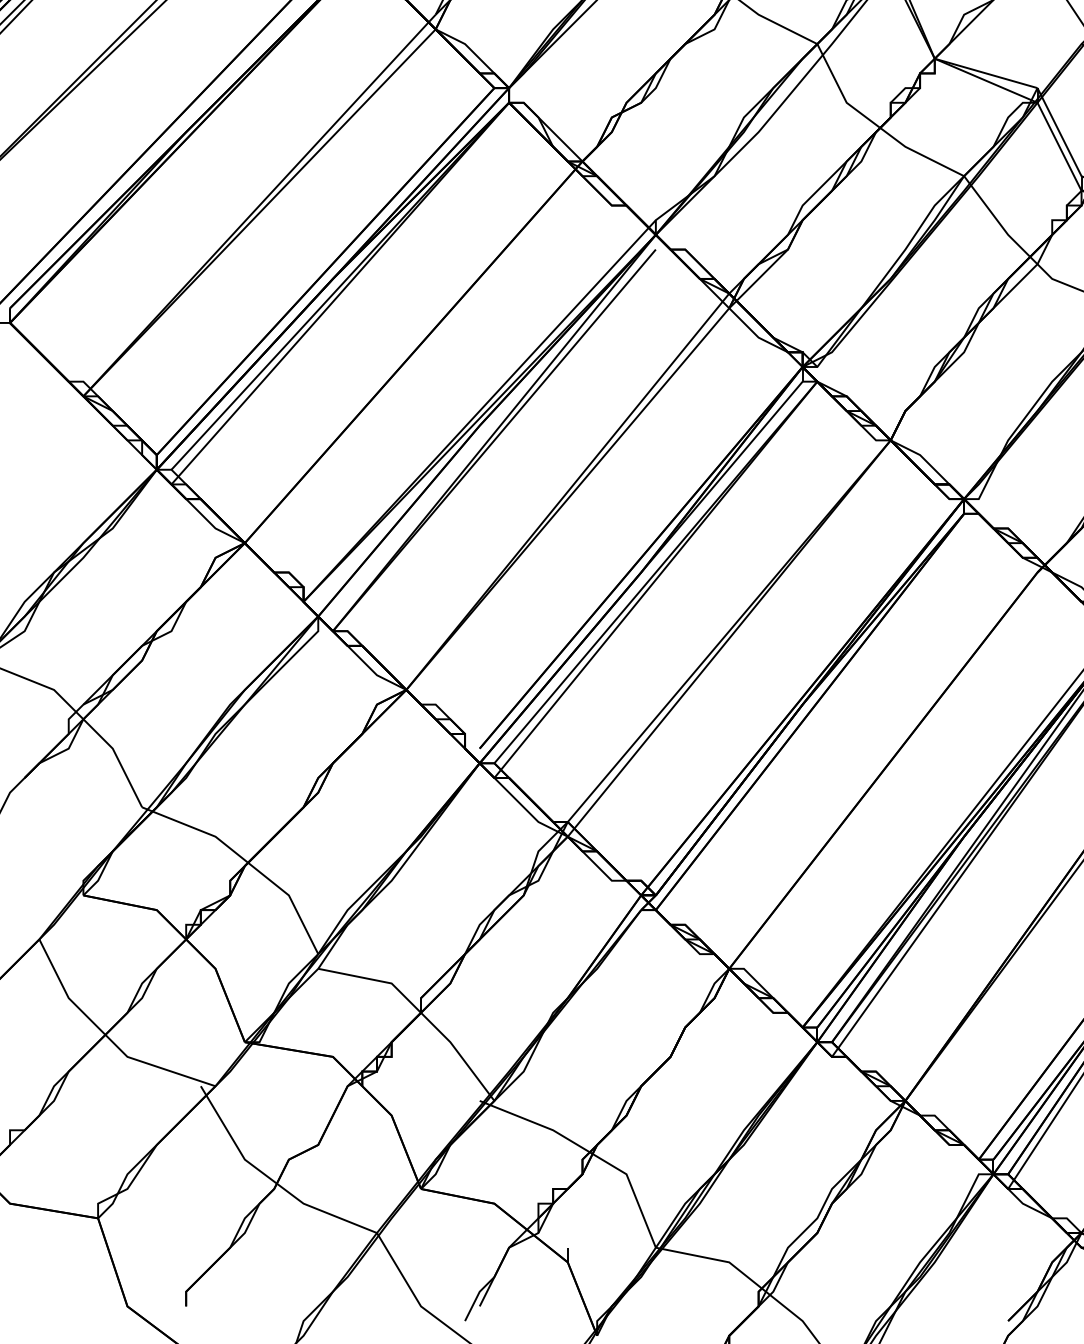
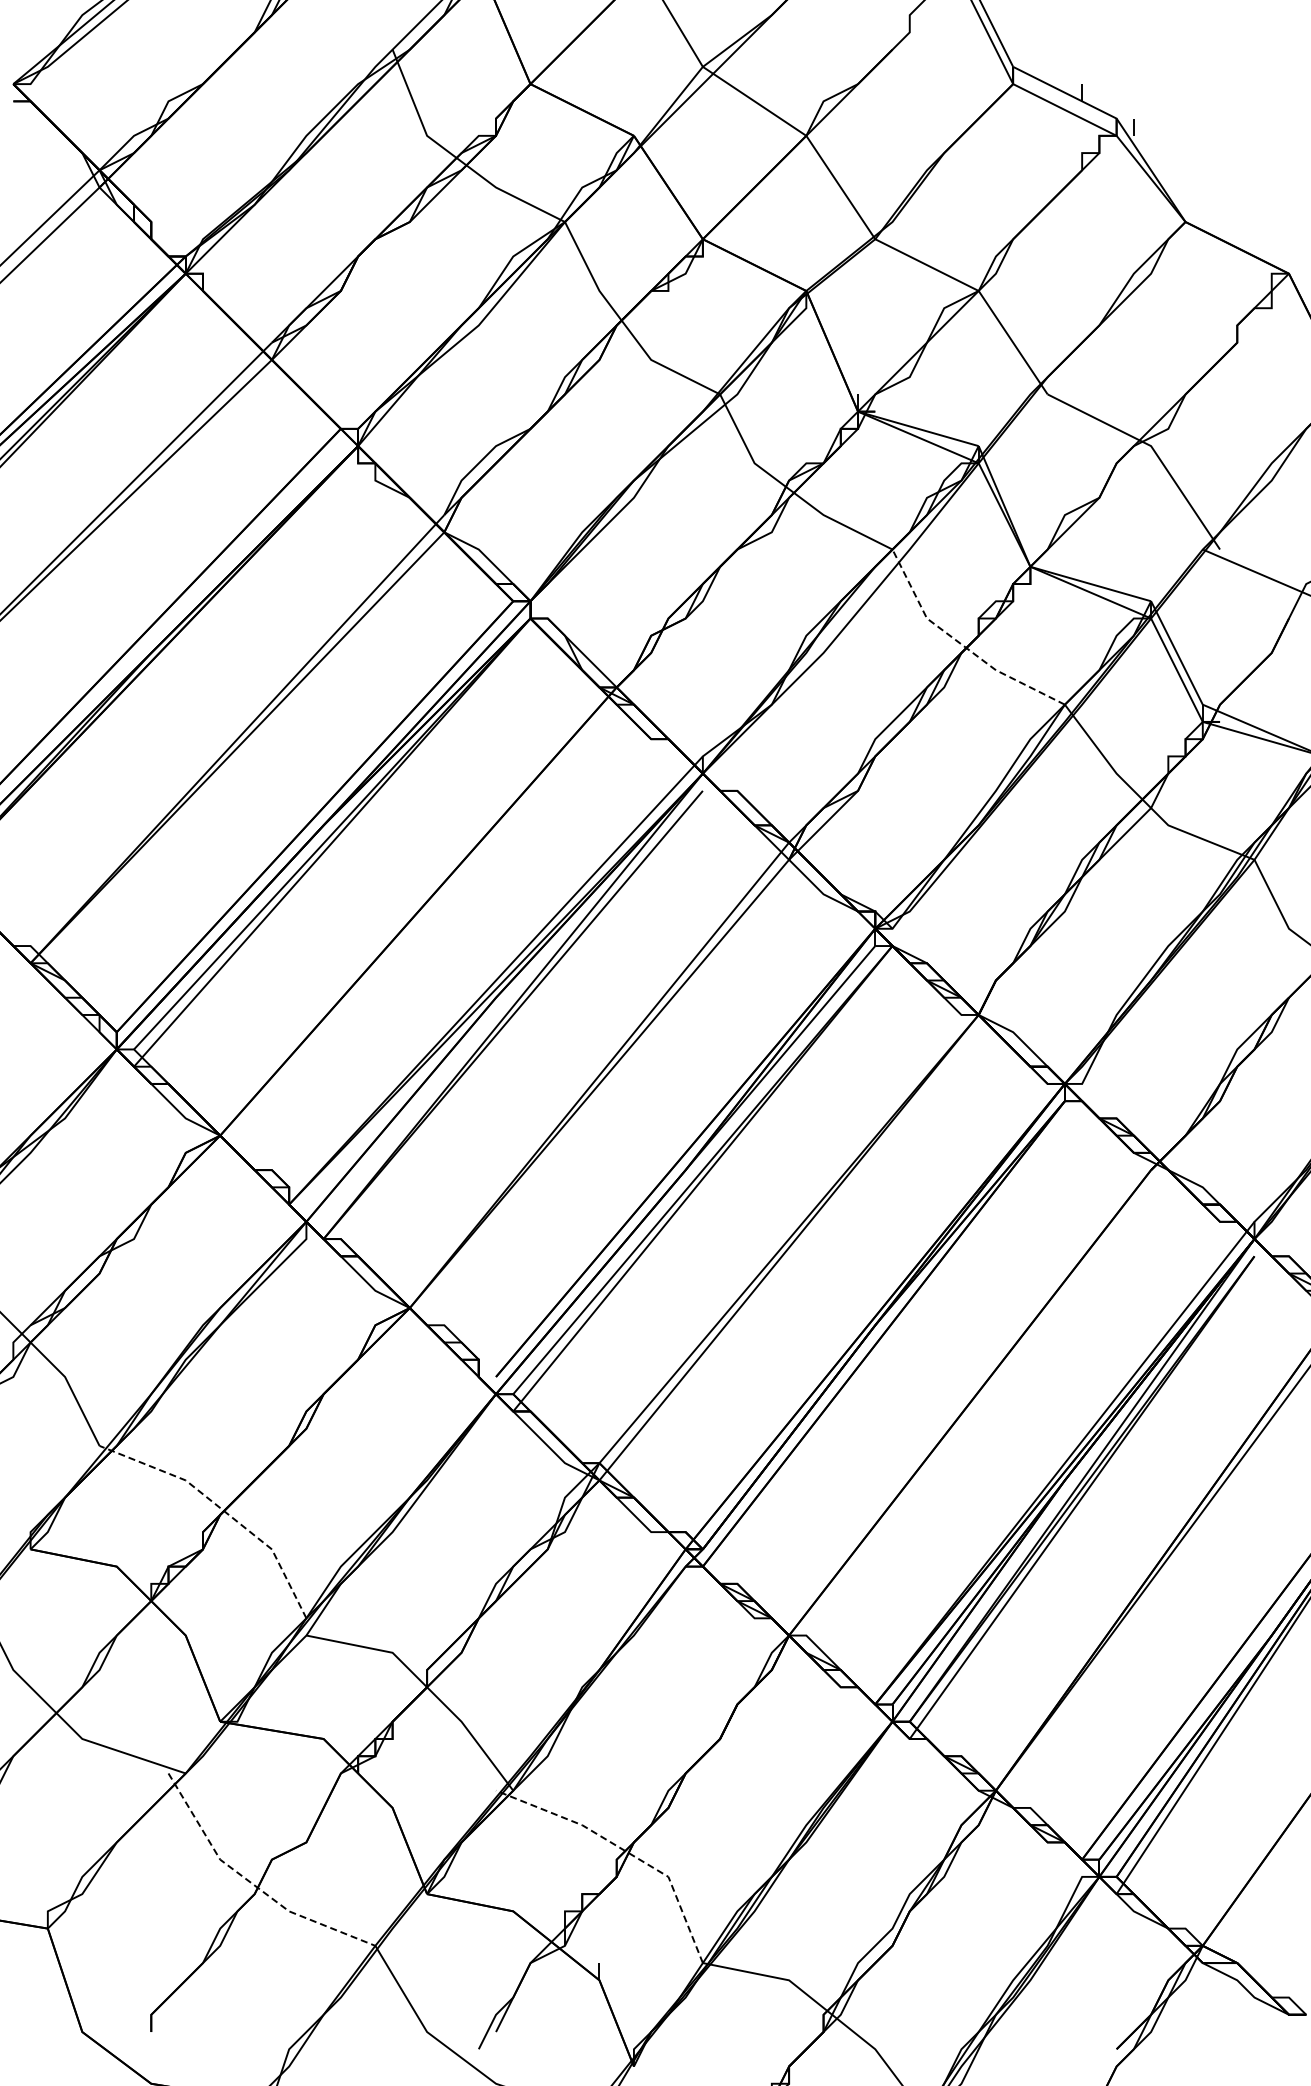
line: (876, 124) -> (961, 644), solid -> dashed
line: (247, 862) -> (223, 1510), solid -> dashed
line: (589, 1151) -> (624, 1850), solid -> dashed
line: (271, 1179) -> (251, 1883), solid -> dashed

